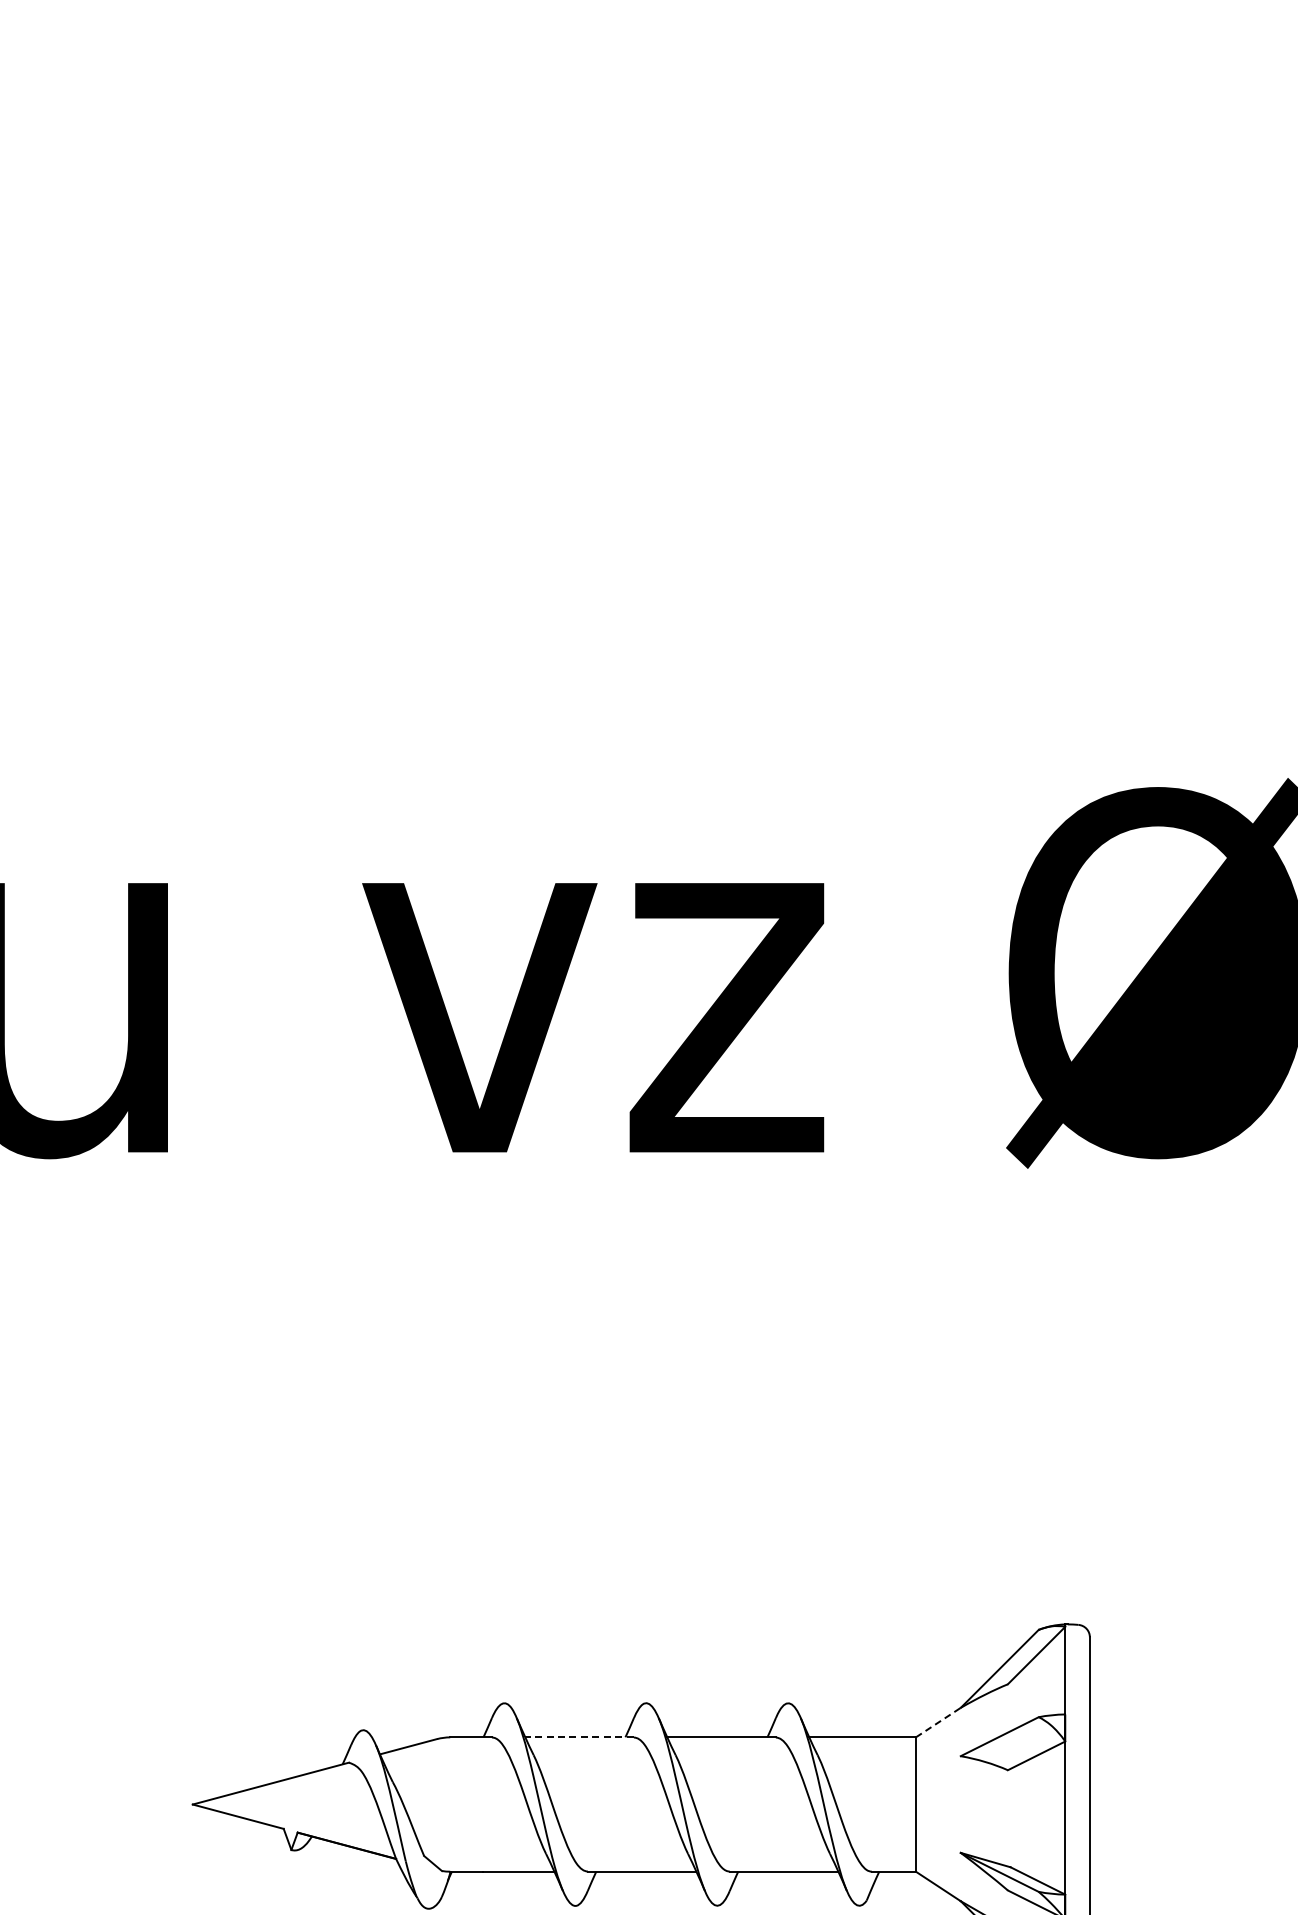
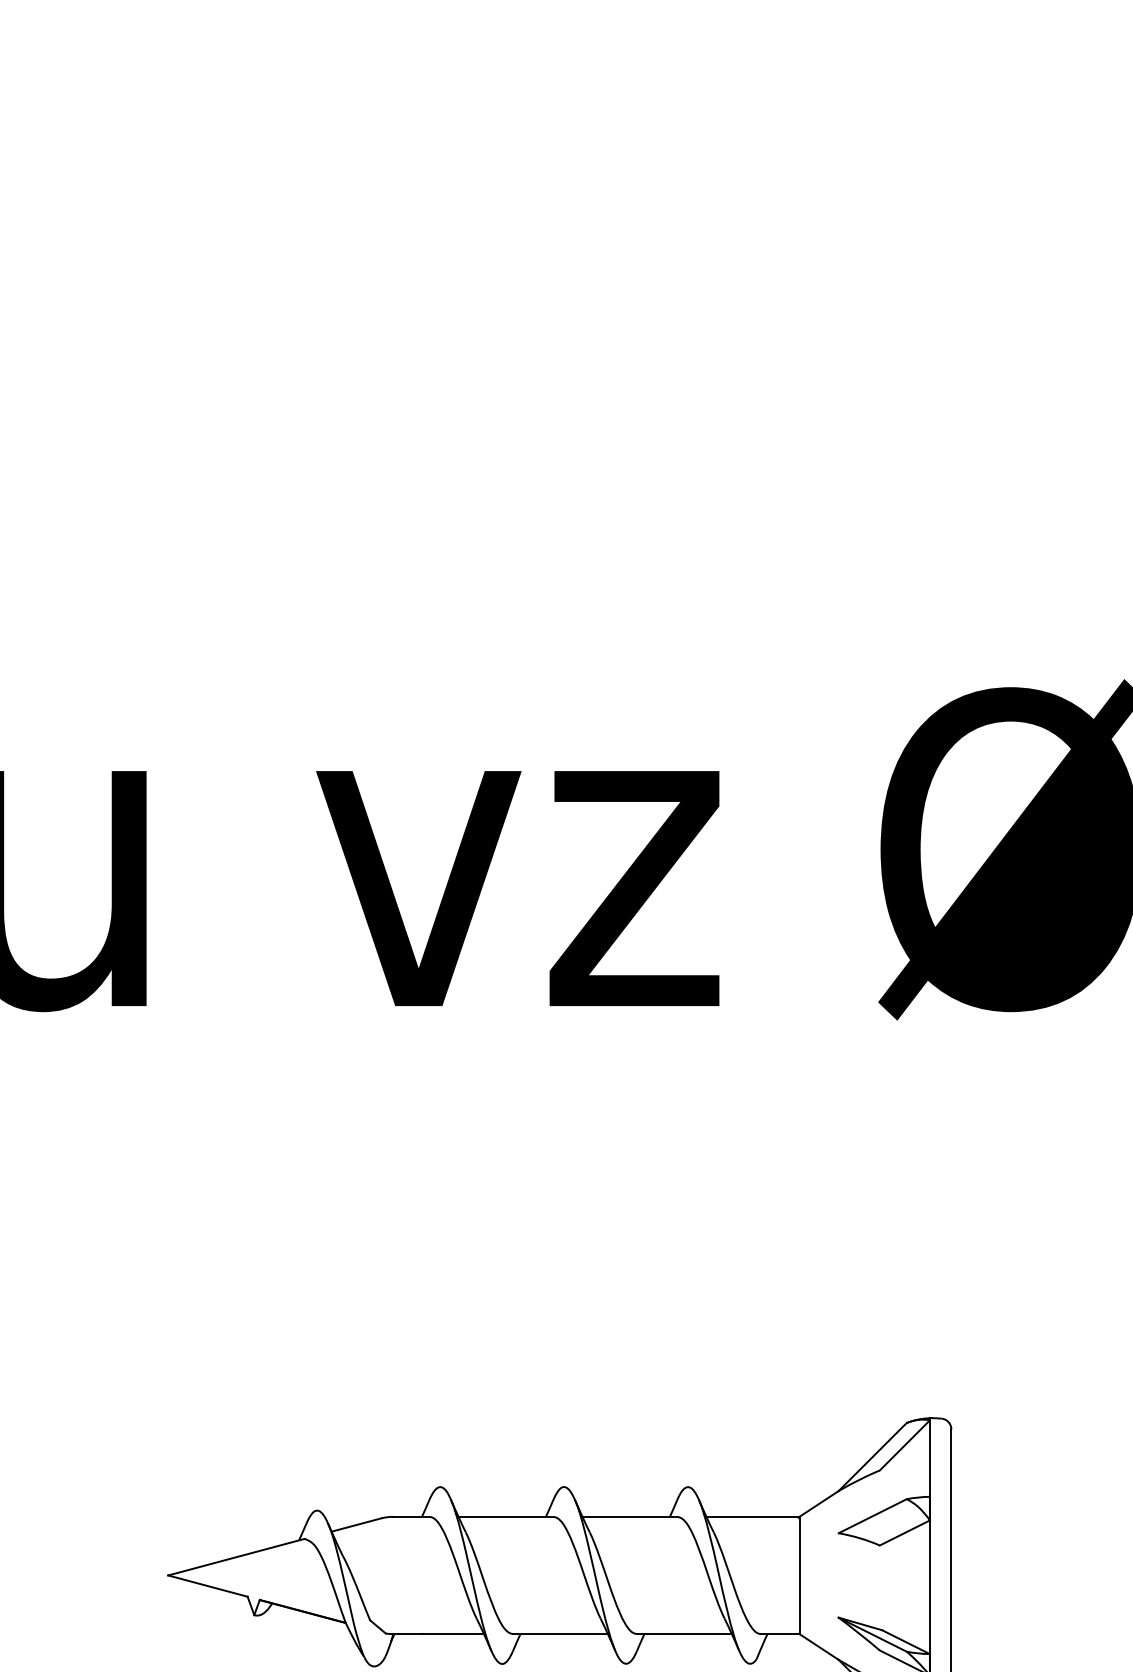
line: (938, 1722) -> (819, 1503), dashed -> solid
line: (579, 1737) -> (505, 1516), dashed -> solid

